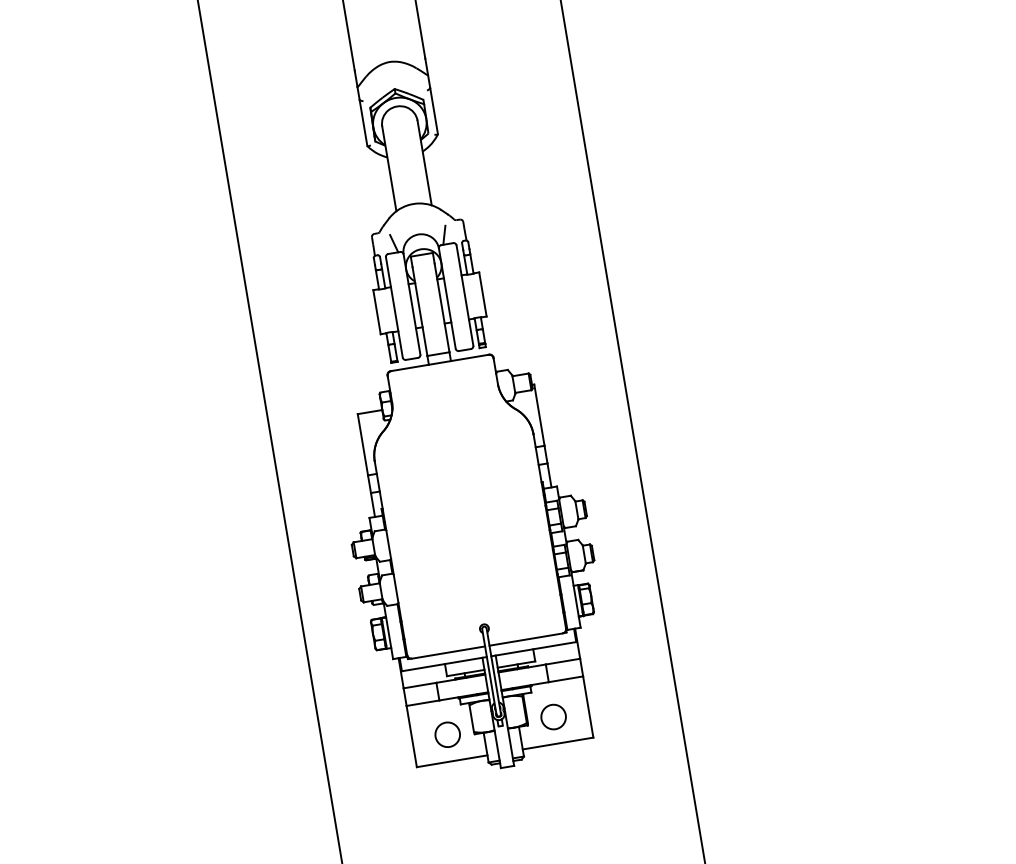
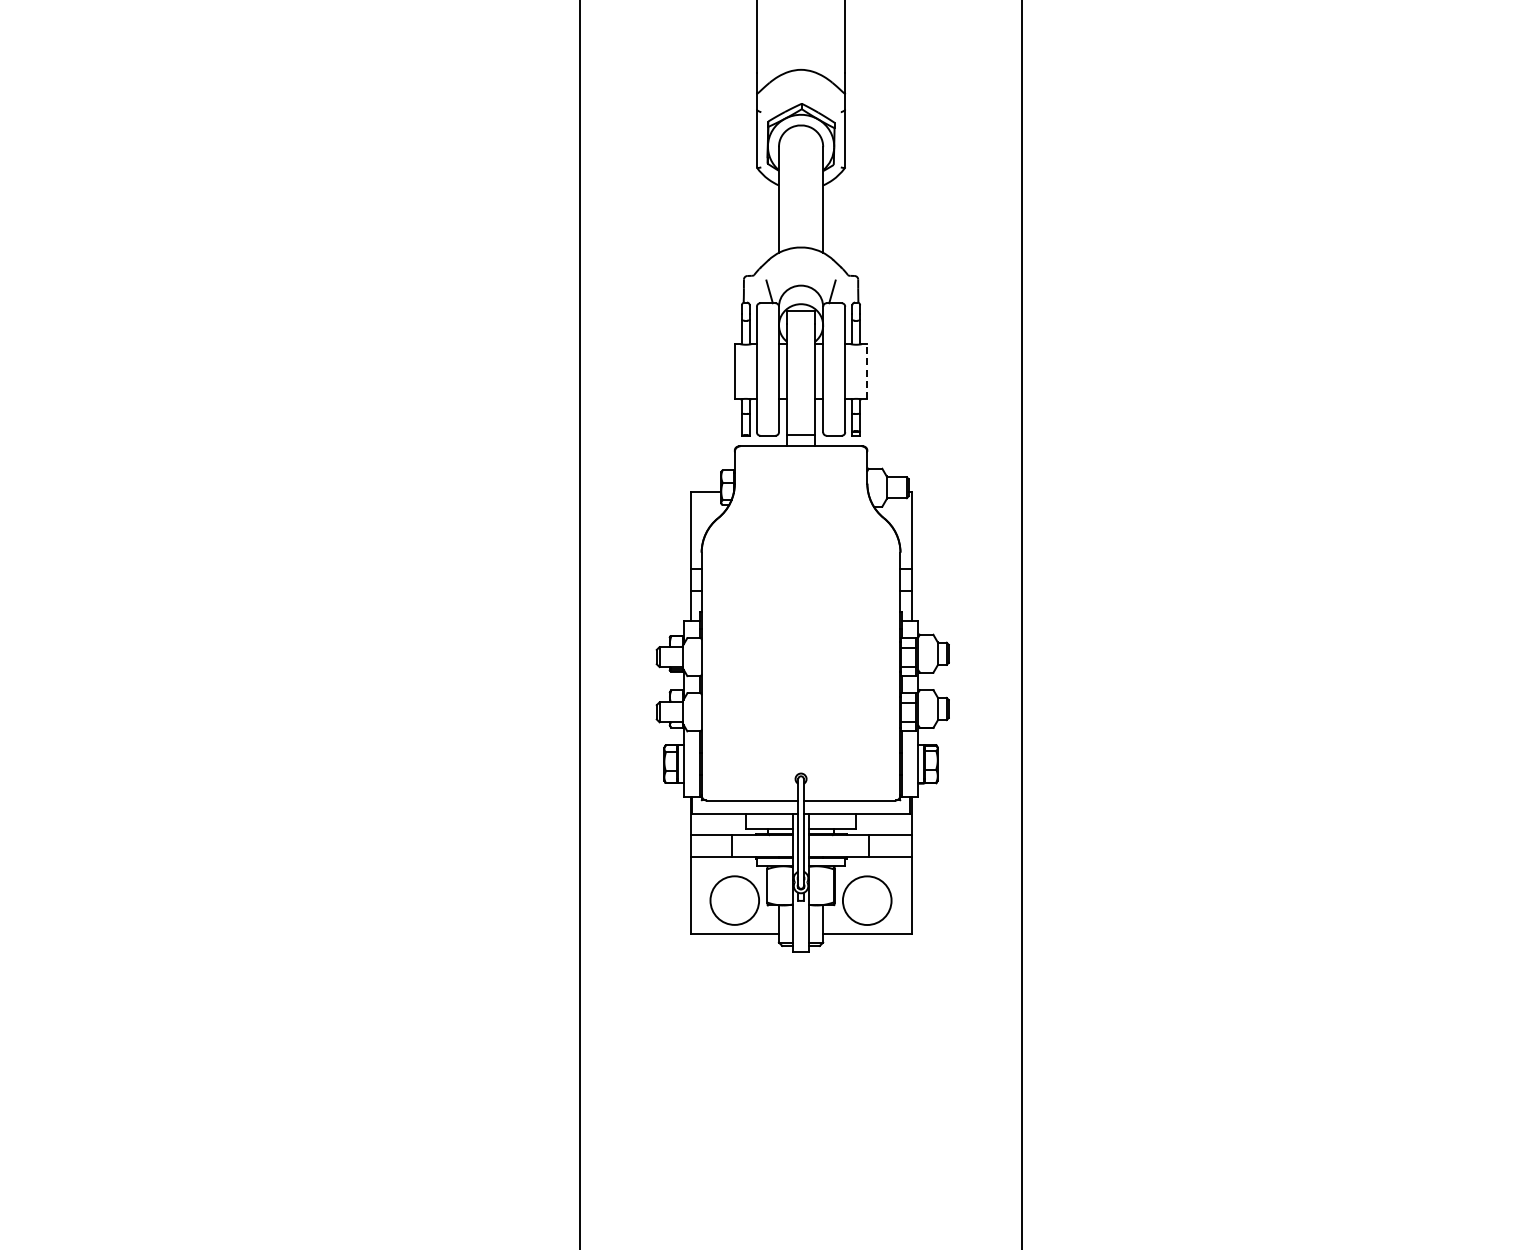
line: (483, 294) -> (867, 371), solid -> dashed
circle: (553, 716) -> (867, 900), size x1.6
circle: (447, 734) -> (734, 900), size x1.6

